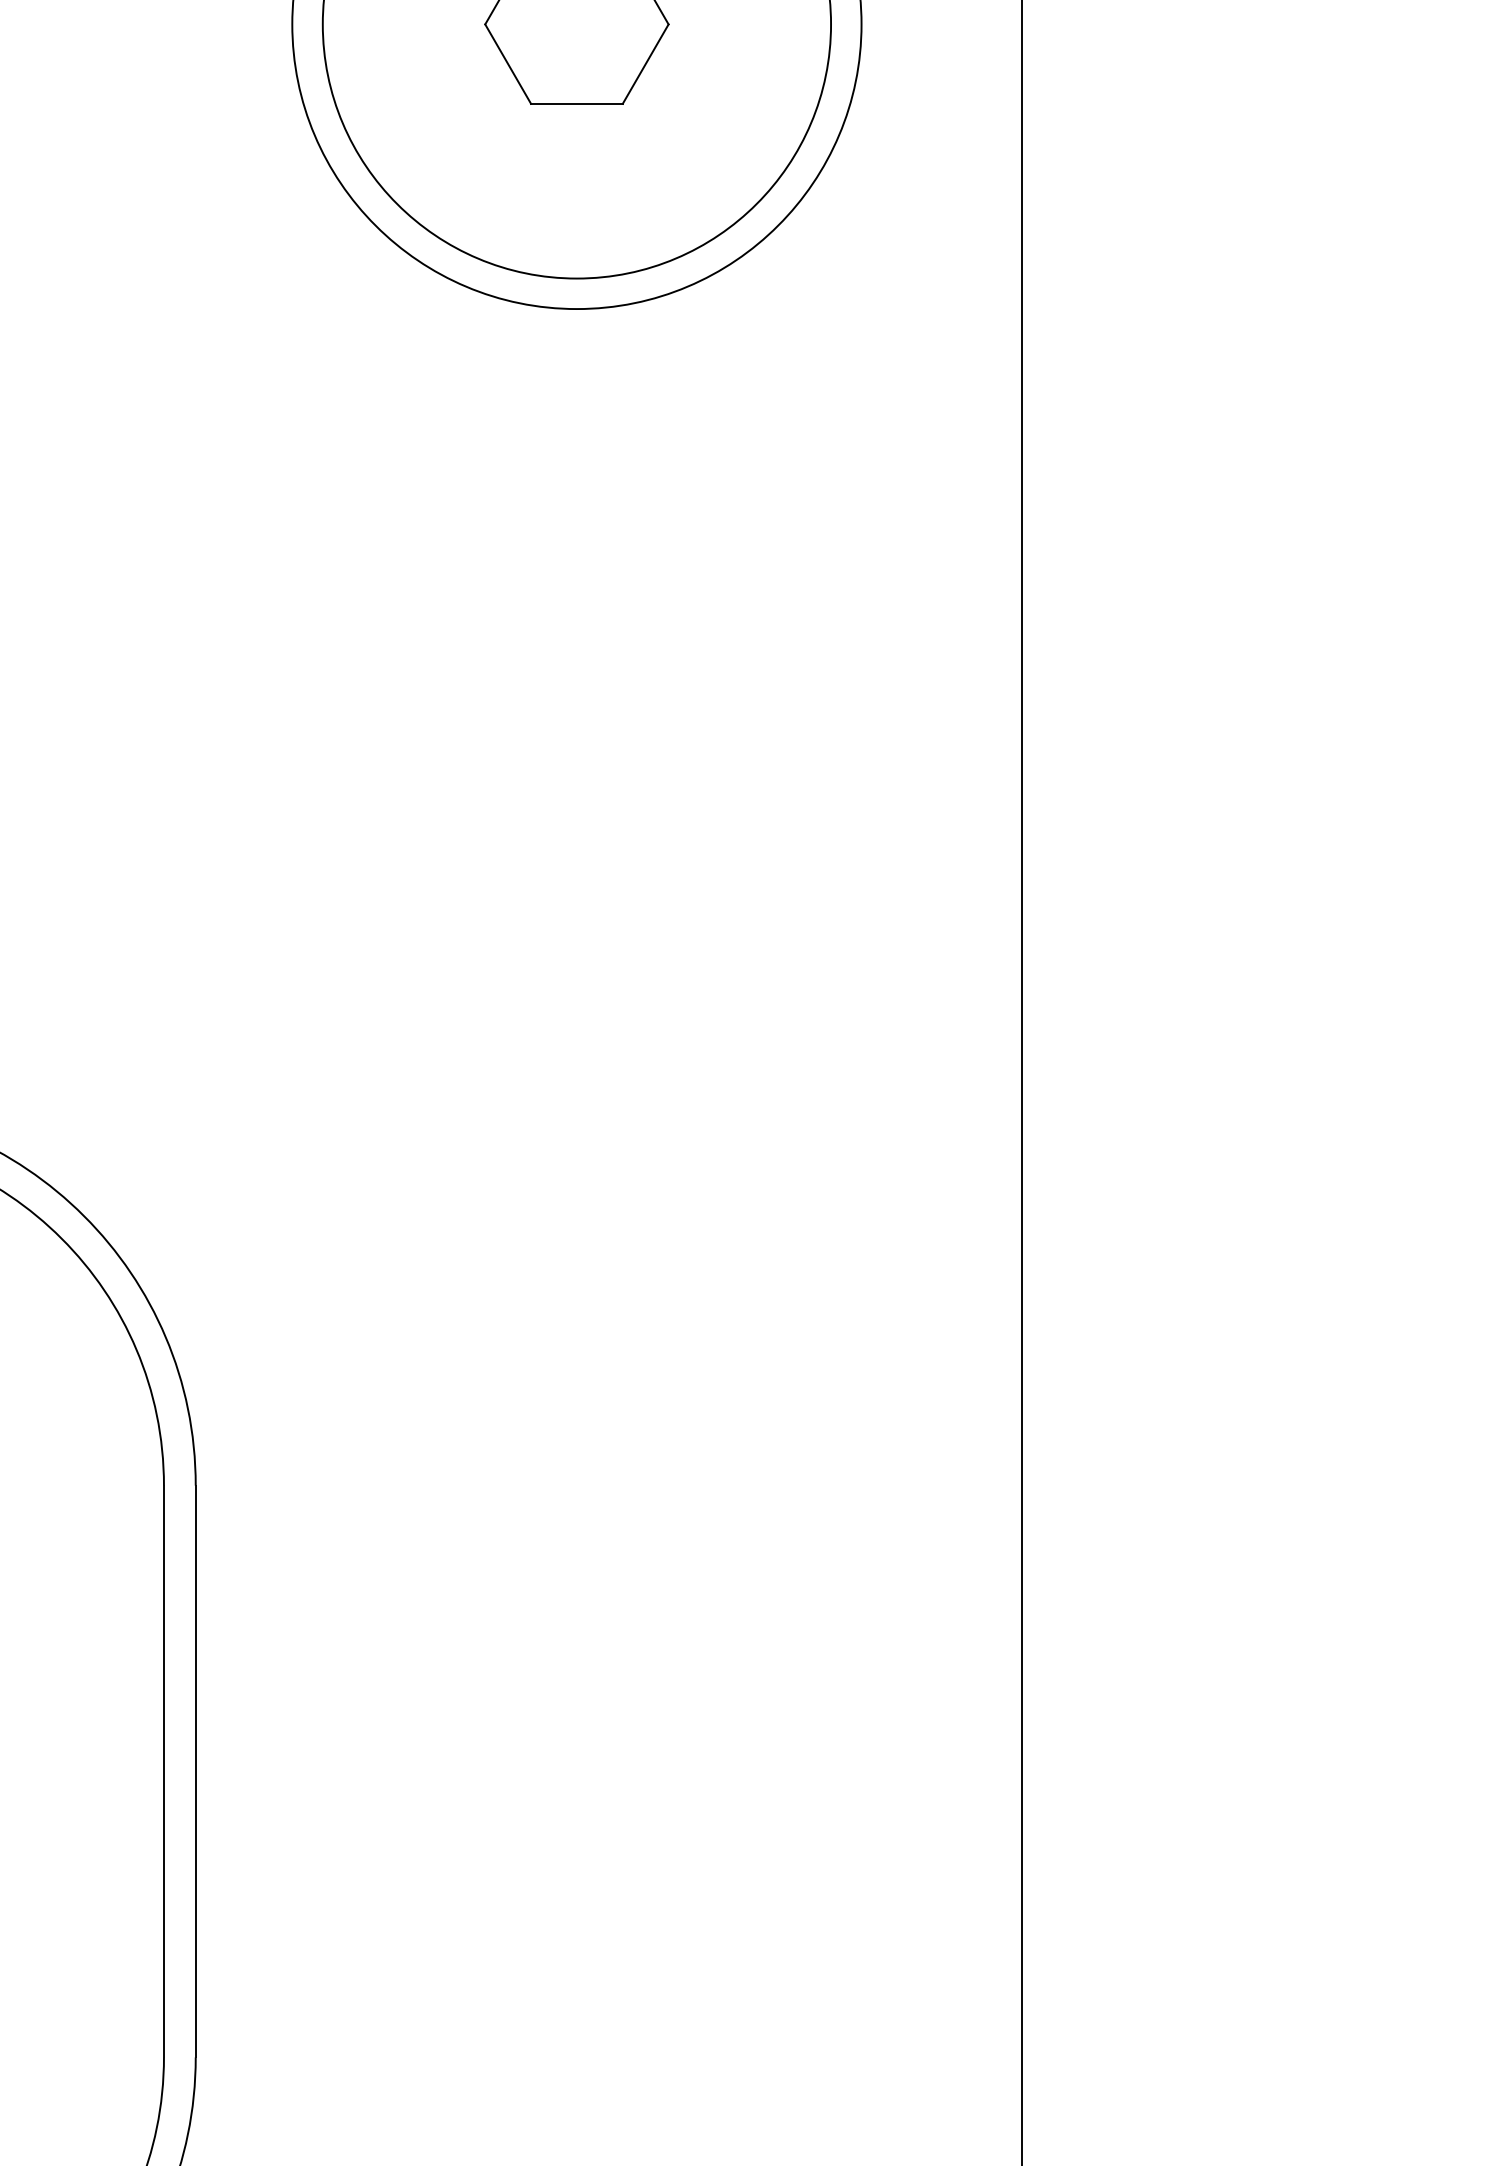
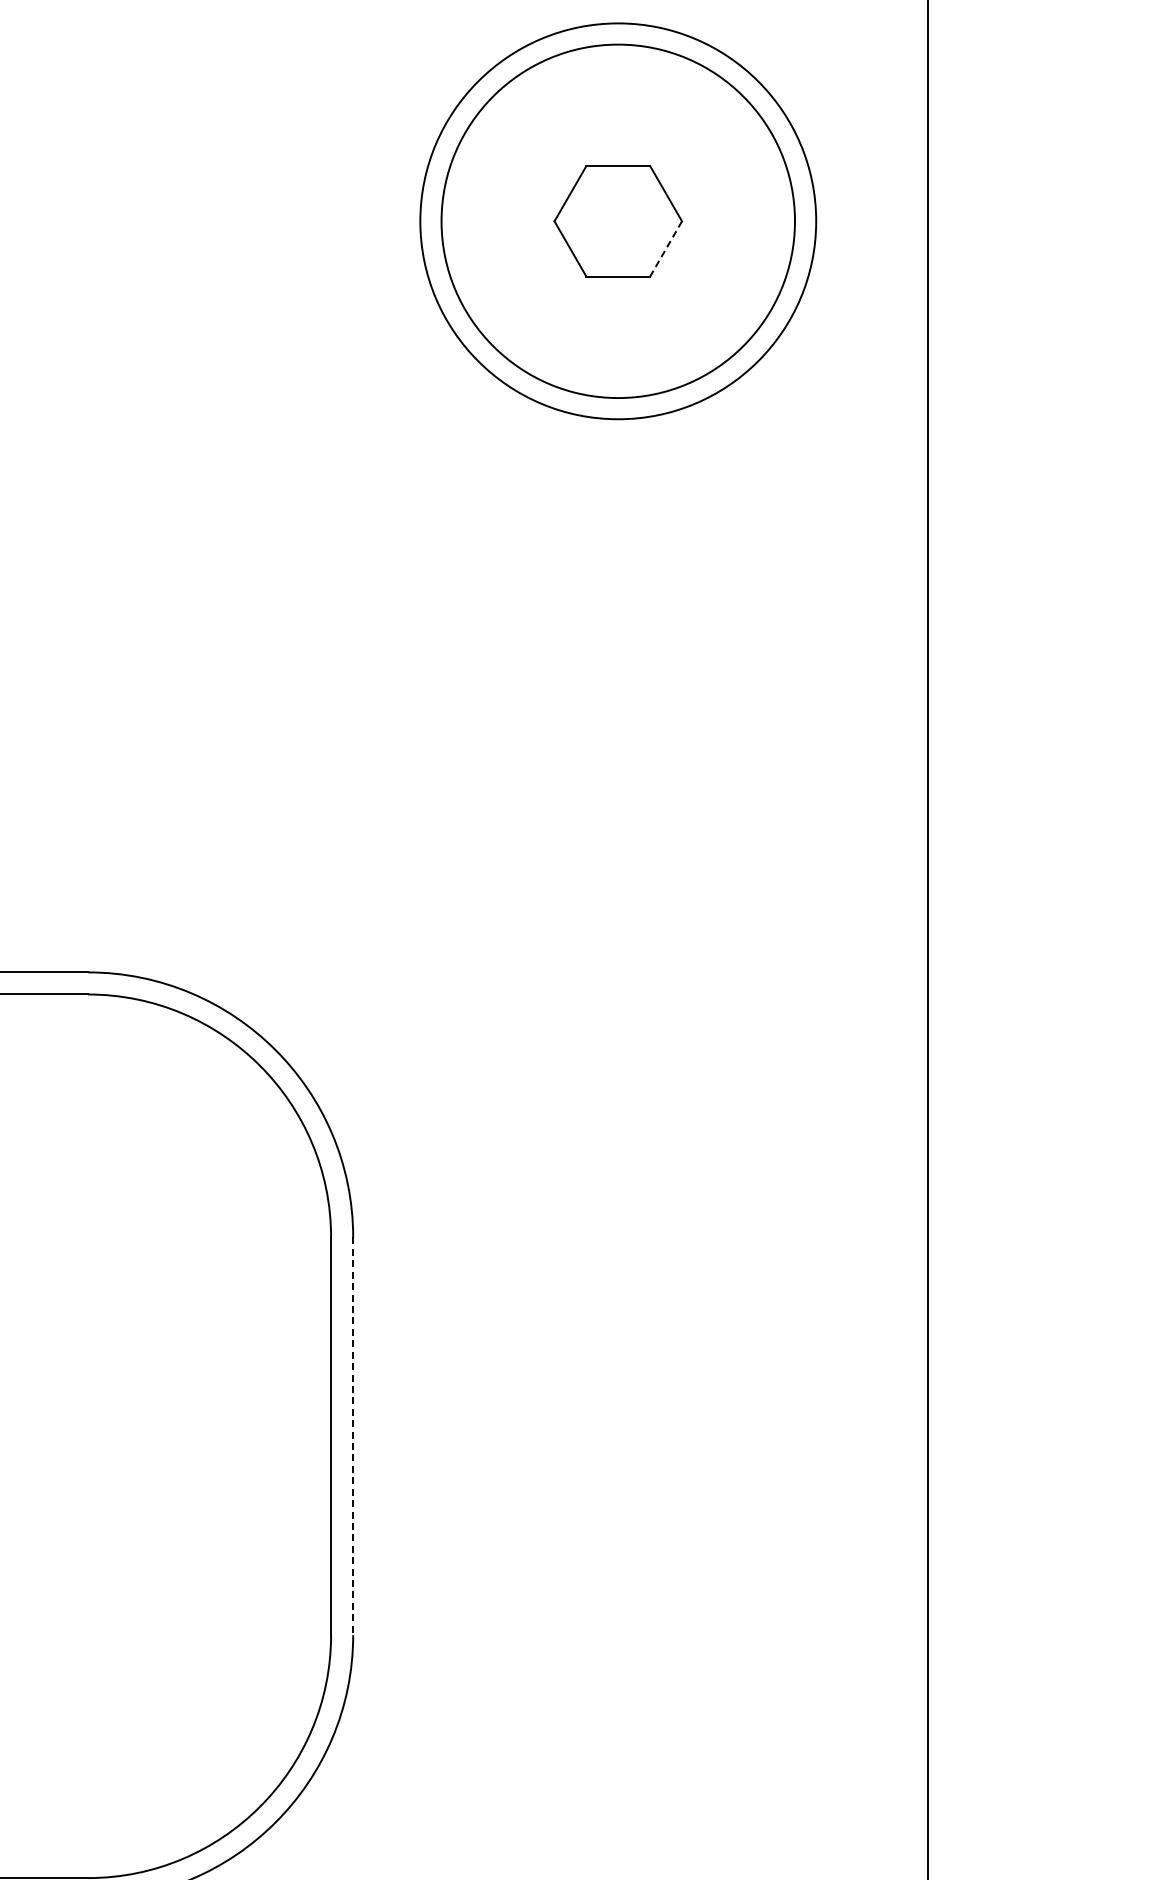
line: (646, 63) -> (666, 248), solid -> dashed
line: (196, 1771) -> (353, 1436), solid -> dashed

